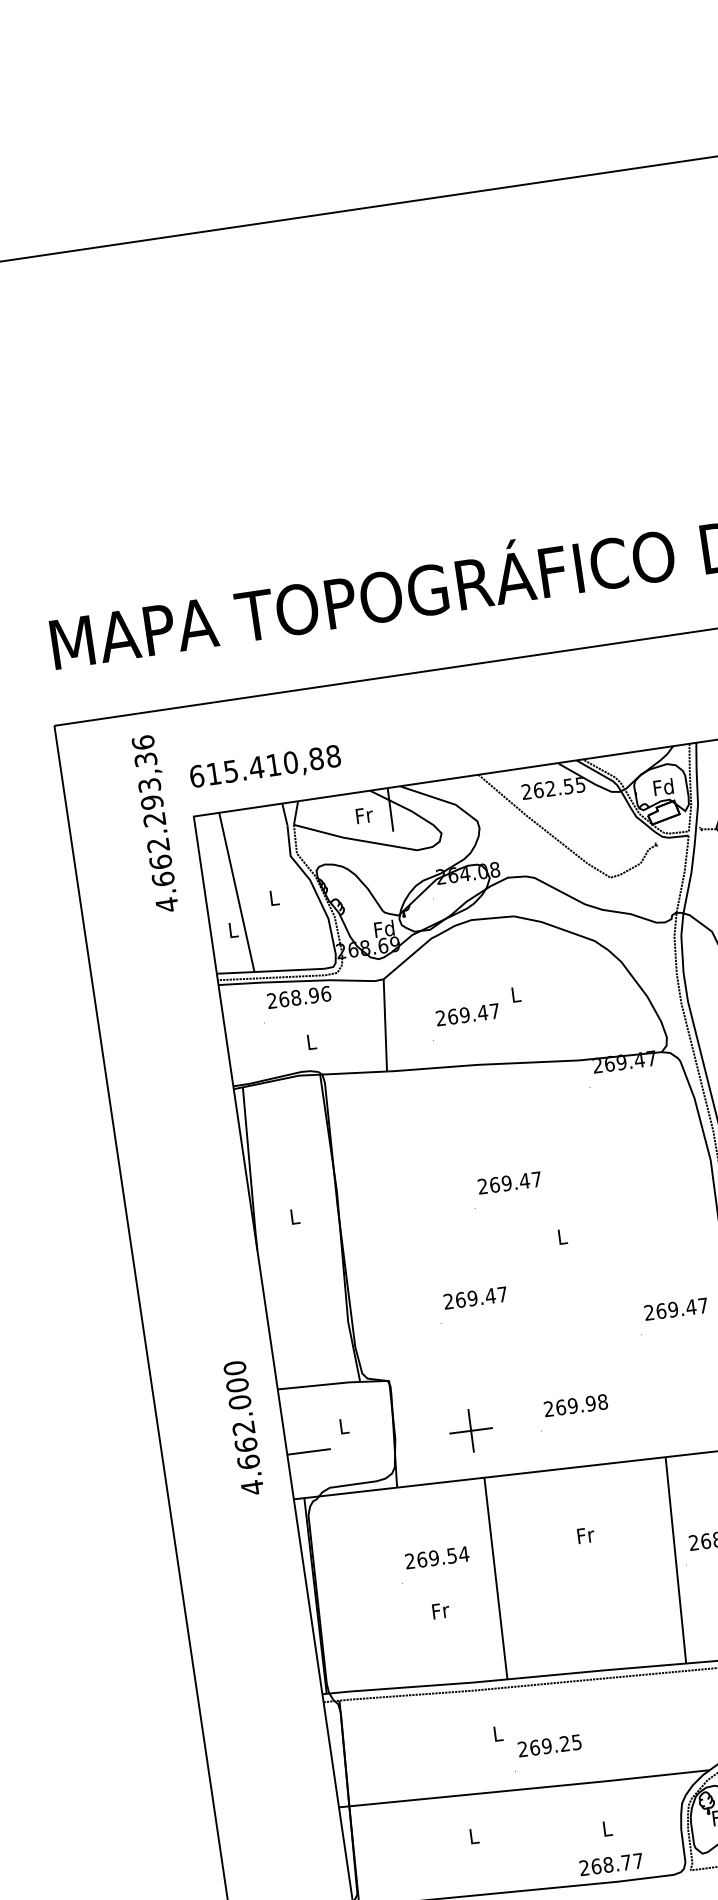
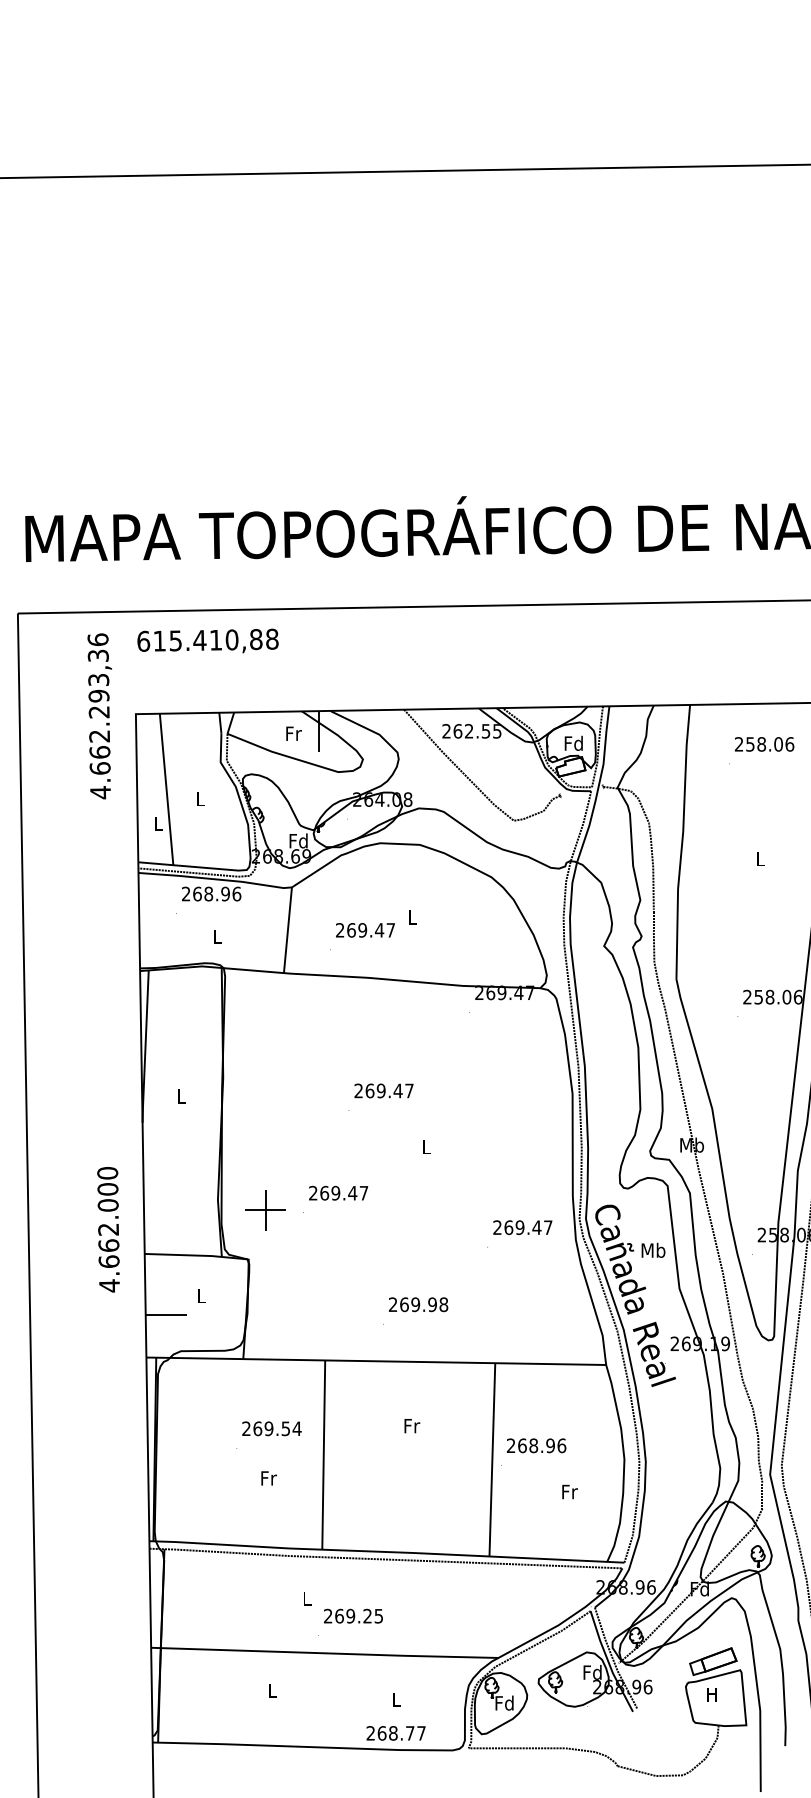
text: (264, 766) -> (207, 640), moved
text: (243, 1427) -> (108, 1229), moved
part: (471, 1430) -> (265, 1210), moved

